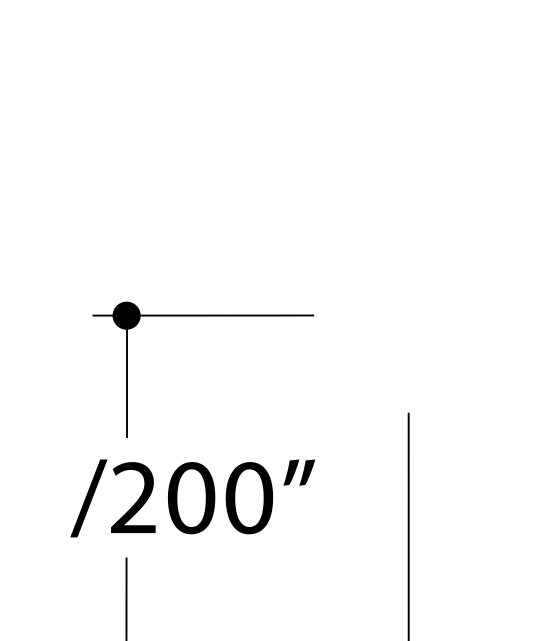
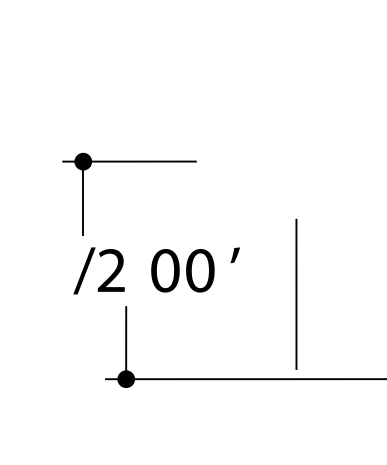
part: (203, 317) -> (129, 162), moved
fill: (291, 472) -> (225, 255), removed
part: (95, 491) -> (88, 266), moved

